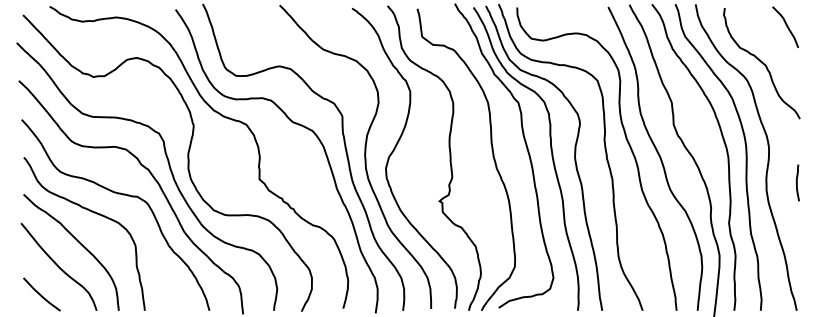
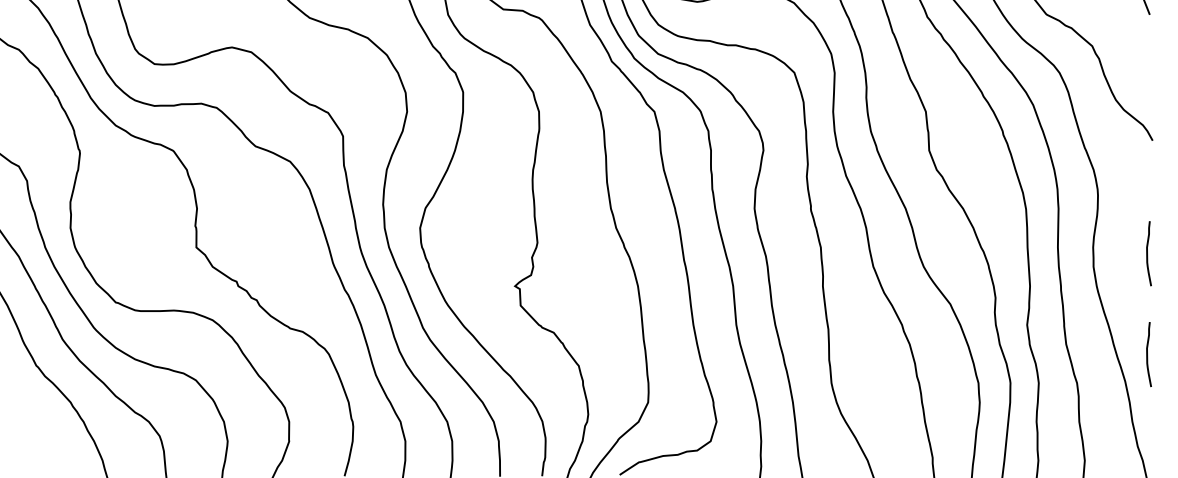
curve: (797, 239) -> (1148, 353), added

